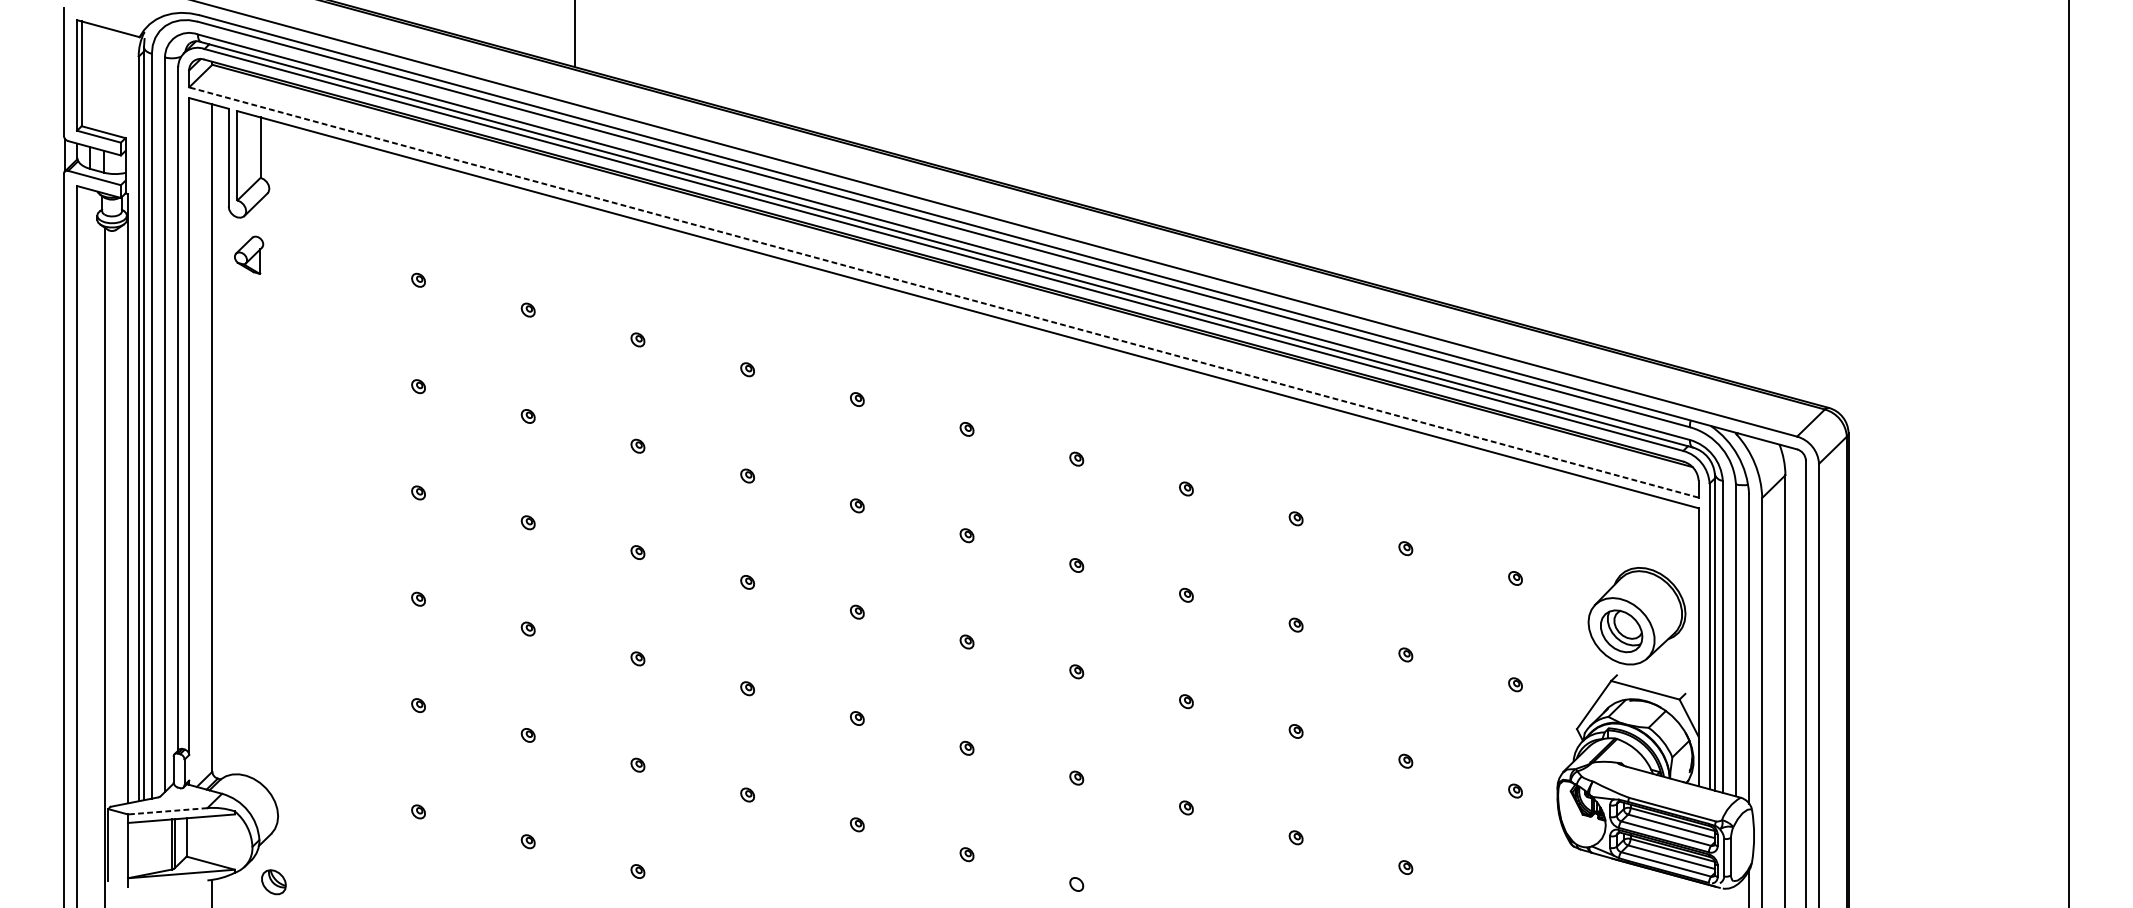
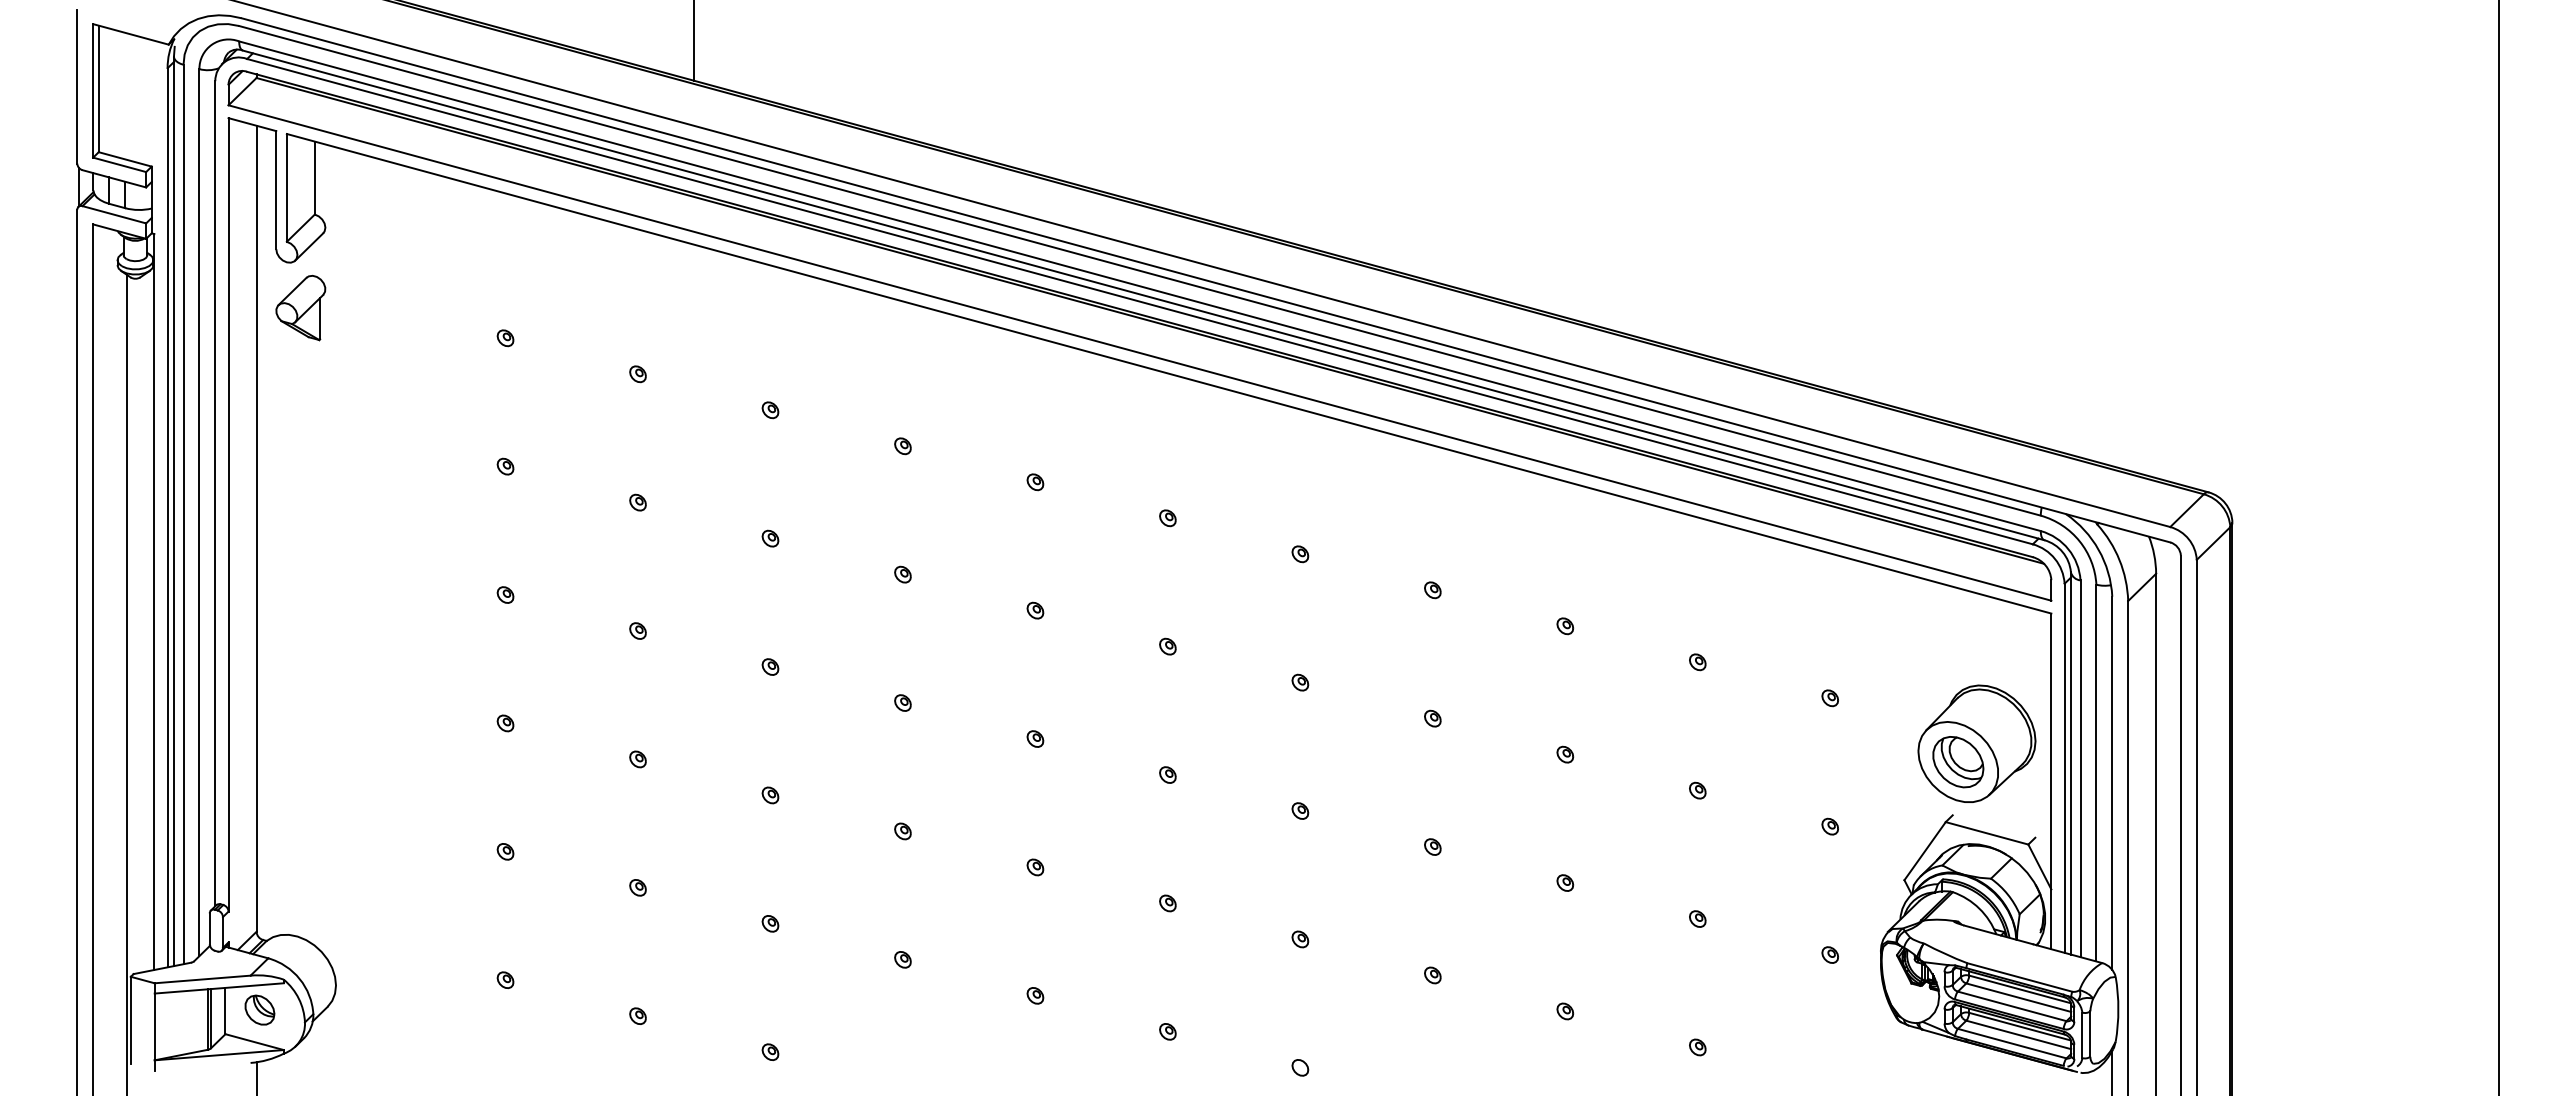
part: (248, 254) -> (300, 307), size x1.43
line: (943, 292) -> (1139, 352), dashed -> solid
line: (167, 811) -> (202, 979), dashed -> solid
part: (273, 881) -> (259, 1009), moved

